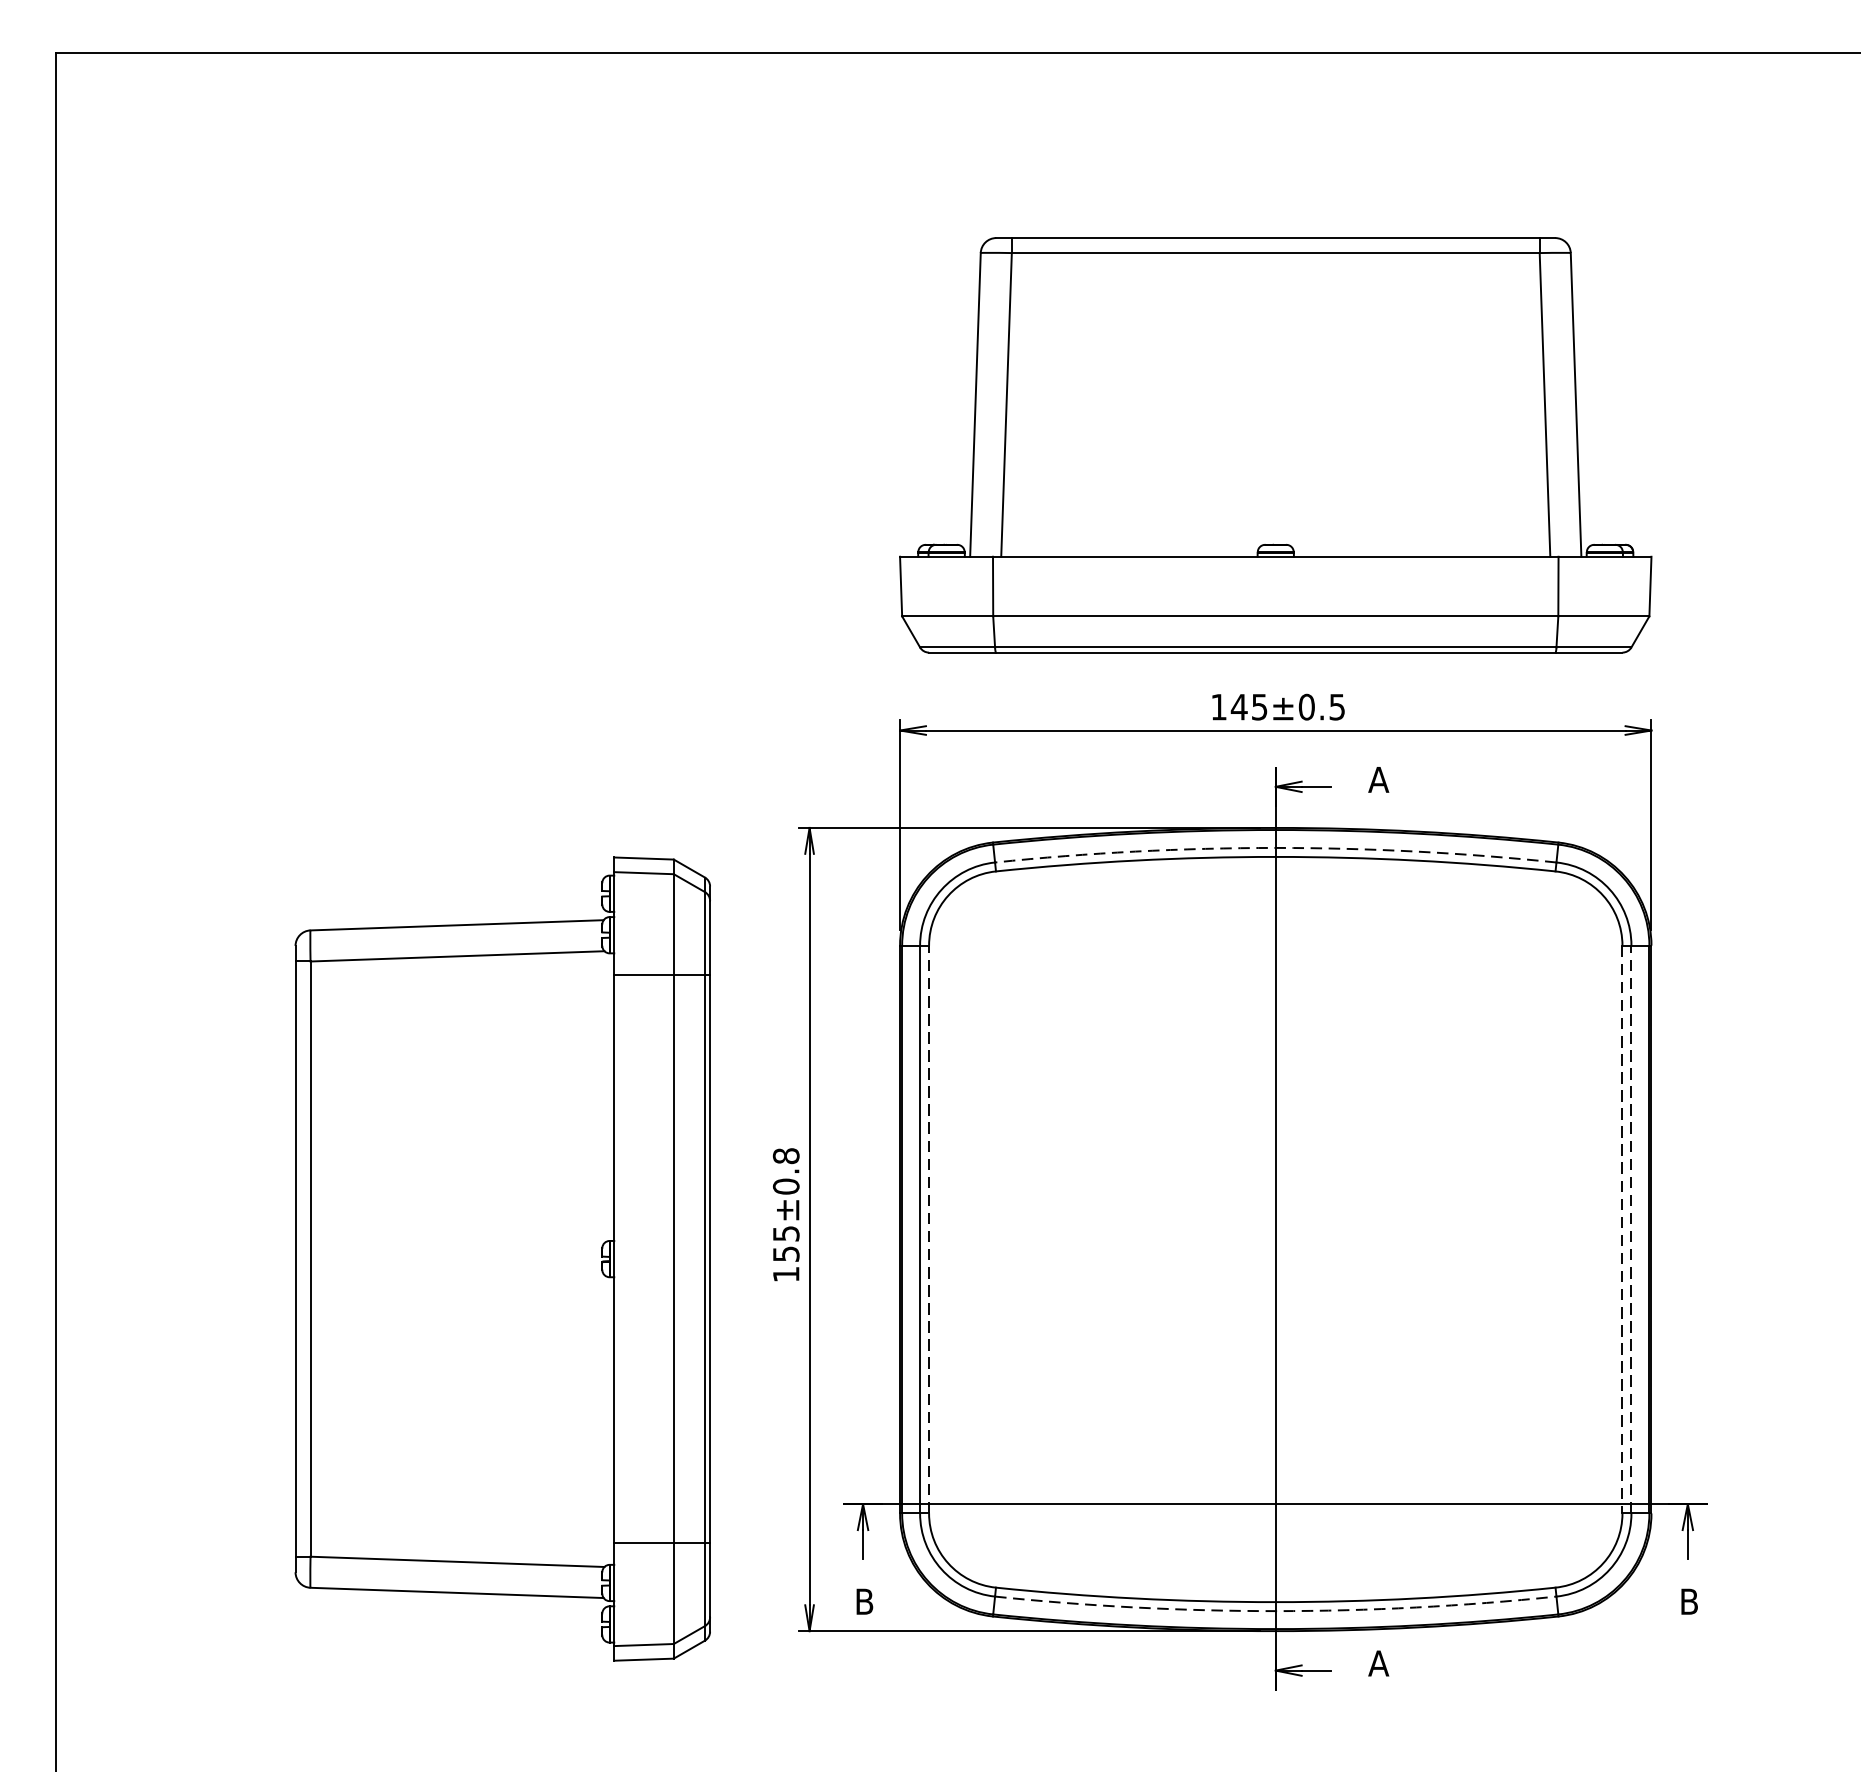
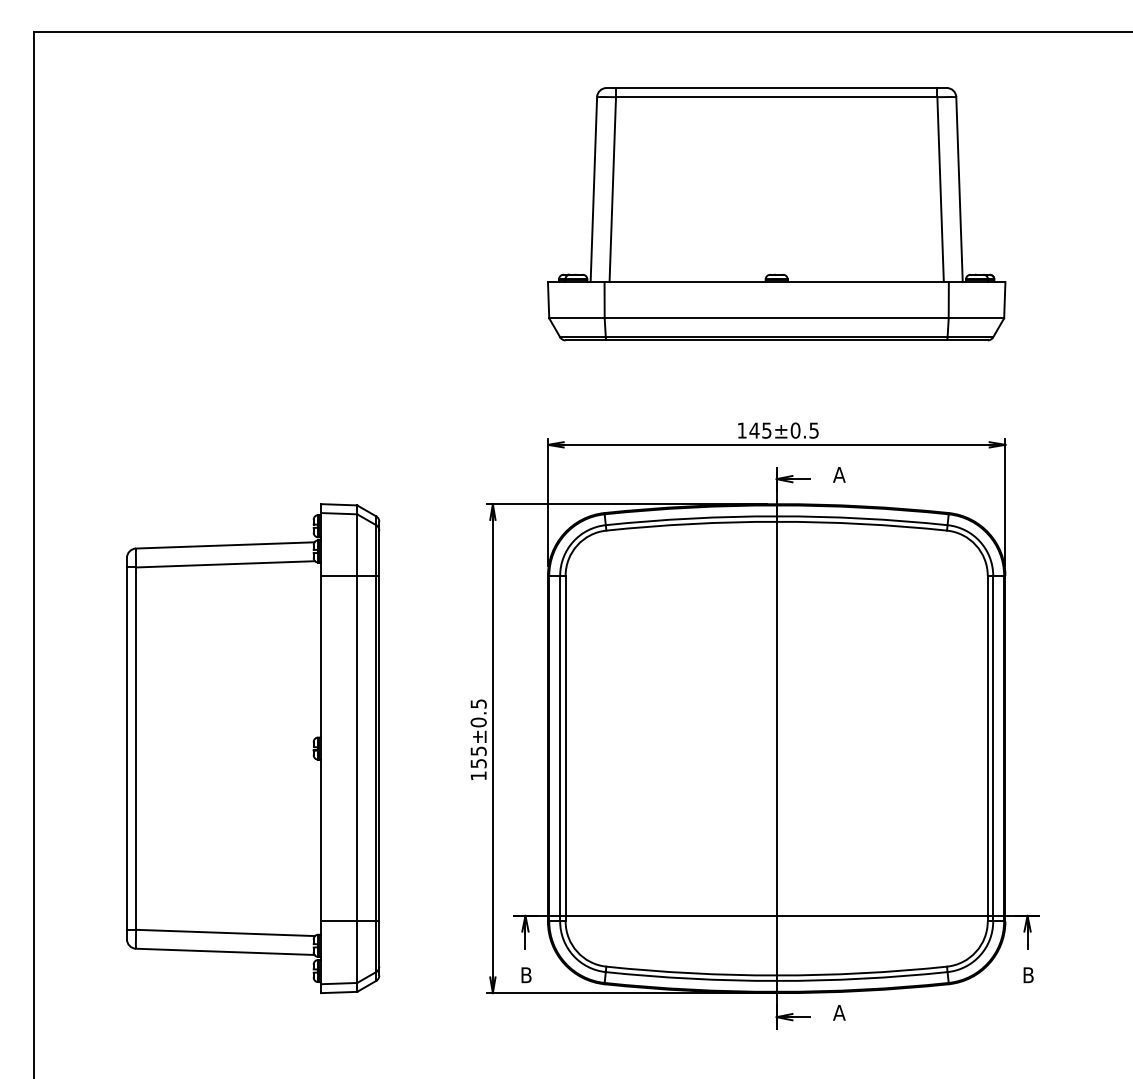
part: (1275, 445) -> (776, 214), moved
arc: (1275, 848) -> (776, 516), dashed -> solid
text: (785, 1155) -> (478, 703), 155±0.8 -> 155±0.5
line: (928, 1229) -> (565, 748), dashed -> solid
line: (1622, 1229) -> (987, 748), dashed -> solid
line: (1631, 1229) -> (993, 748), dashed -> solid
part: (503, 1258) -> (253, 748), moved
arc: (1275, 1610) -> (776, 980), dashed -> solid

